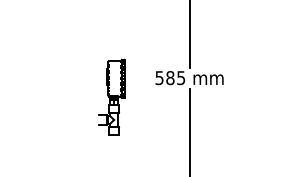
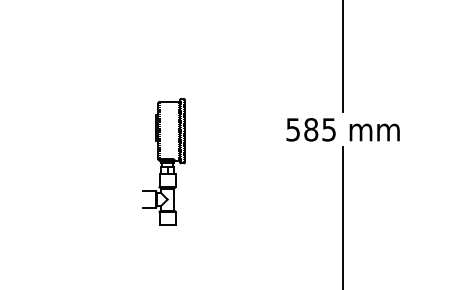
part: (111, 96) -> (163, 160), moved

